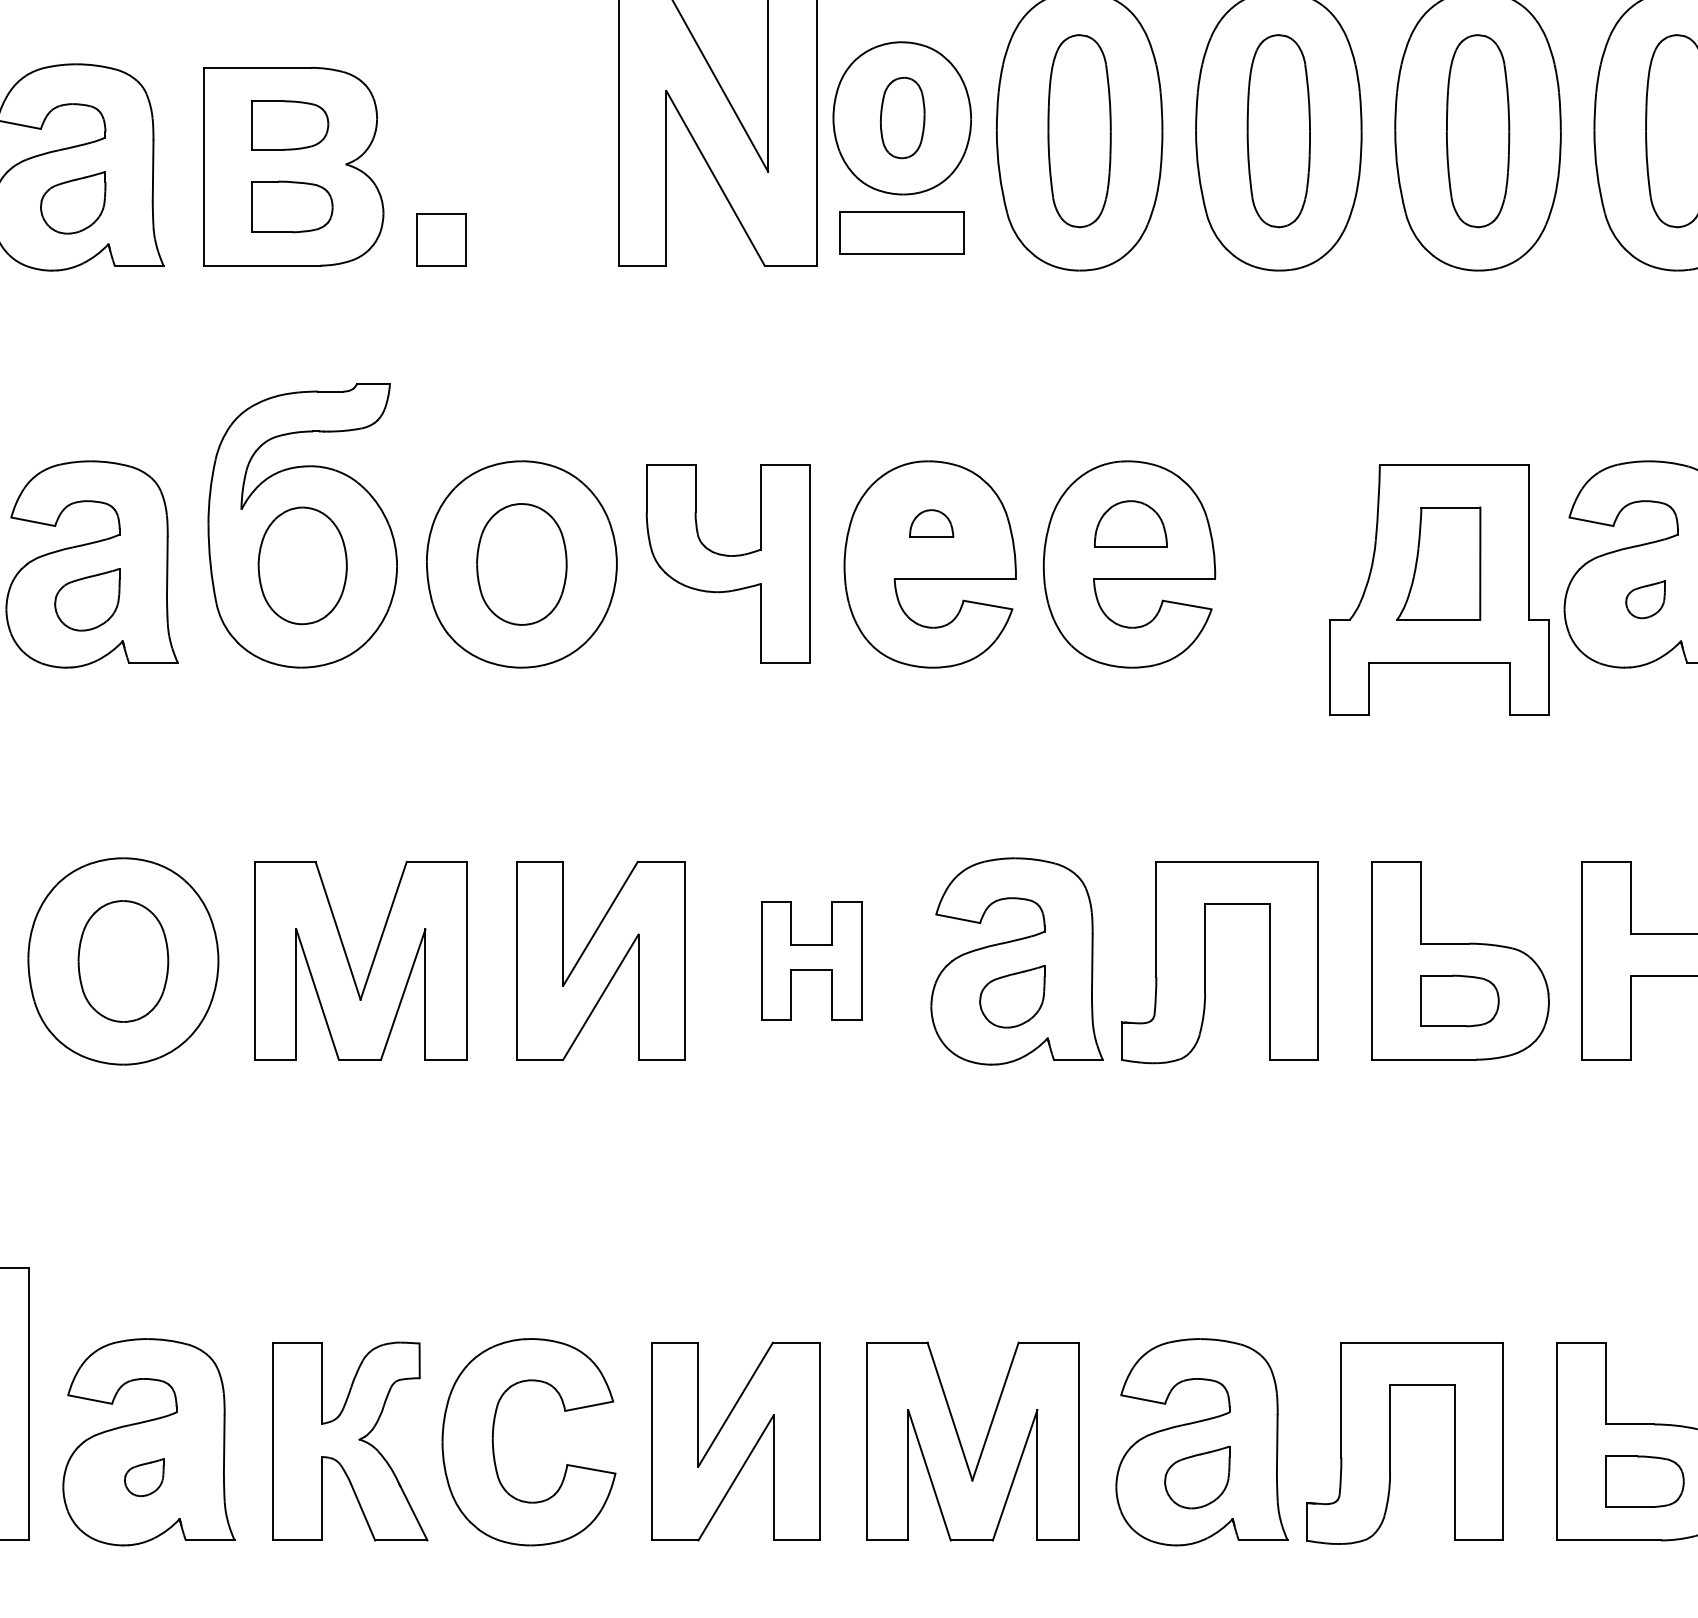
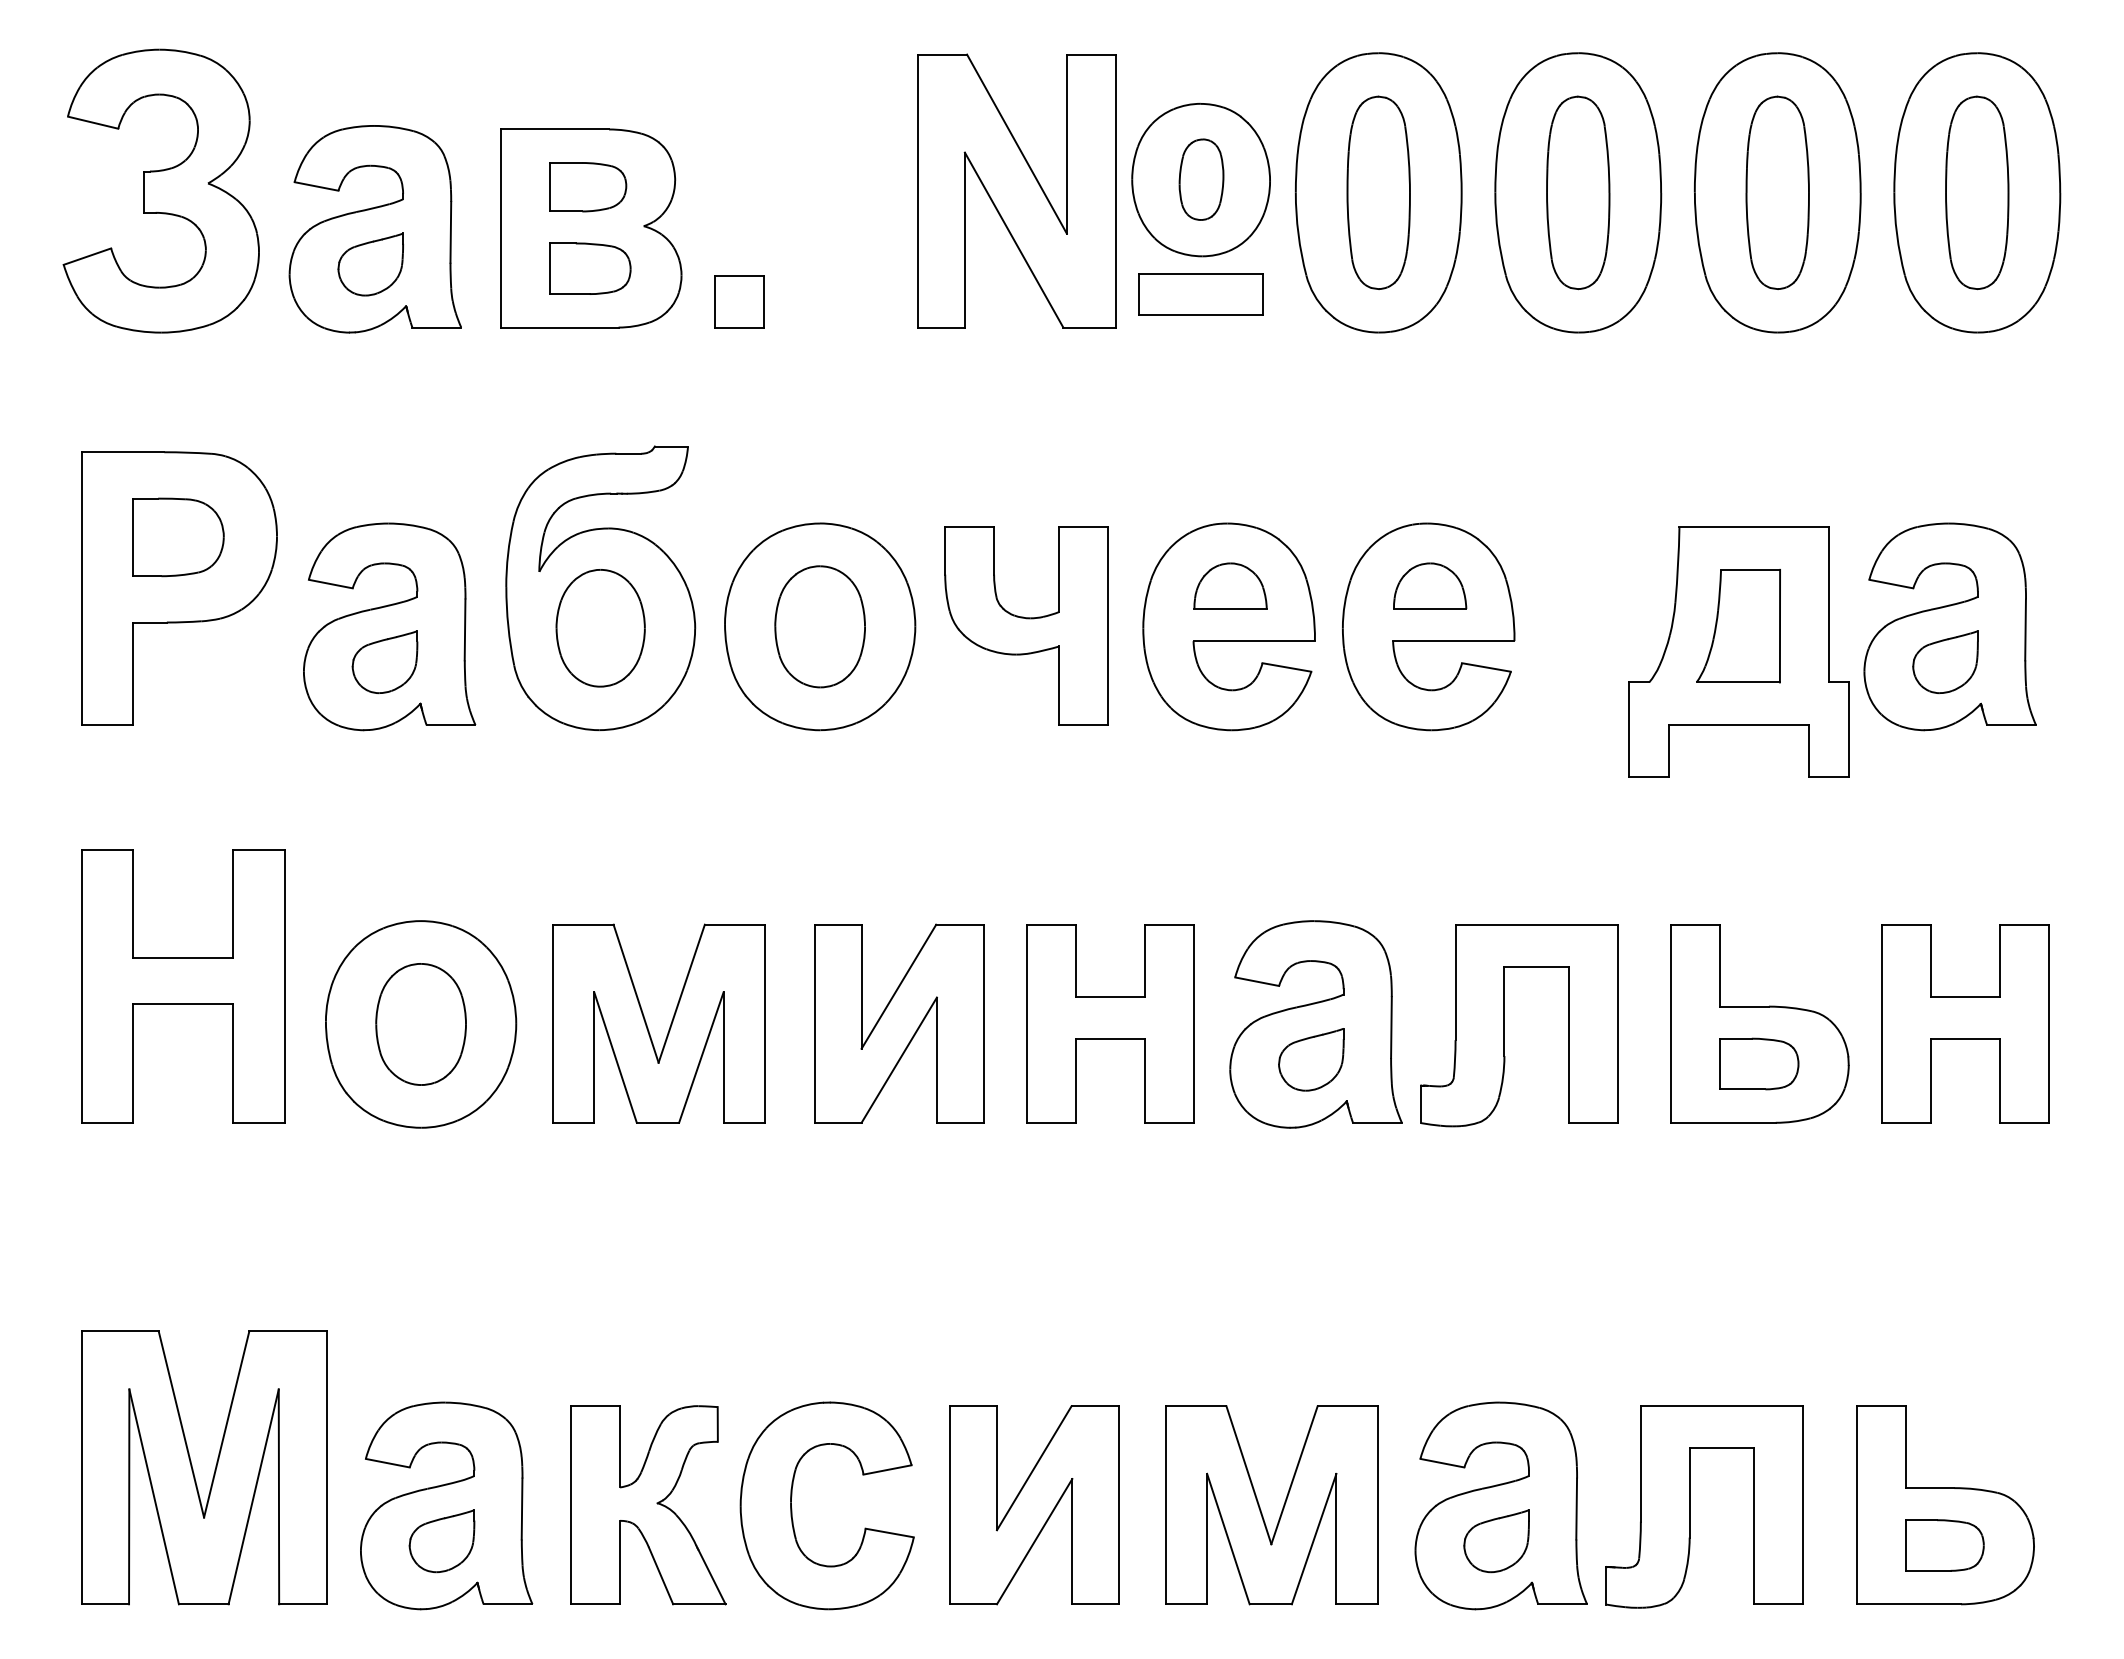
part: (931, 523) -> (1230, 585), size x1.67
part: (1645, 599) -> (1945, 661), size x1.67
part: (811, 960) -> (1110, 1023), size x1.67
part: (143, 1477) -> (441, 1541), size x1.67

